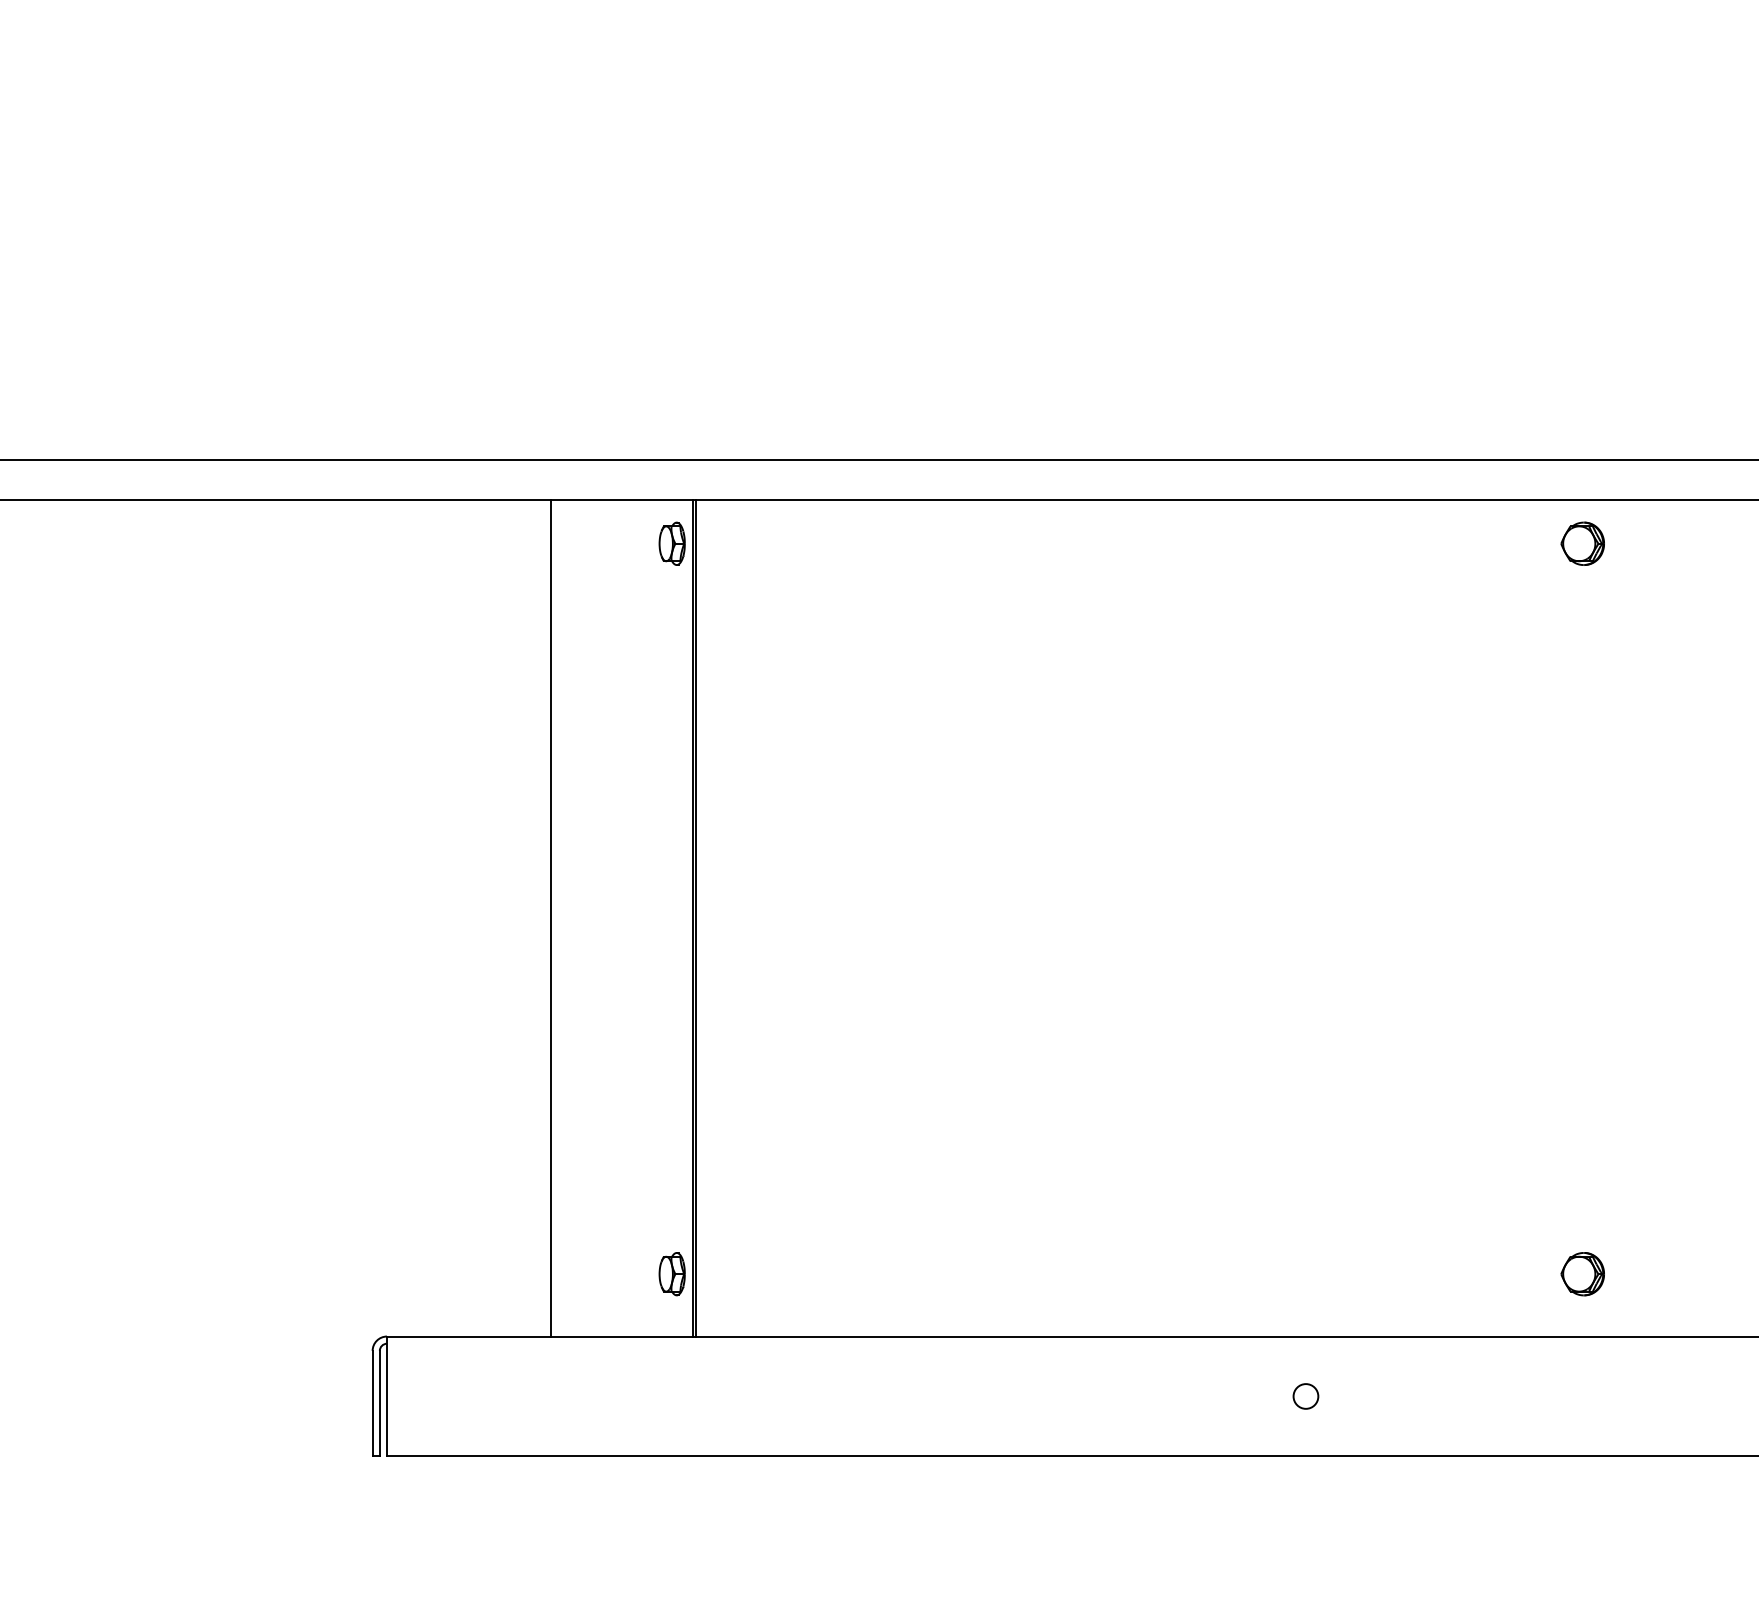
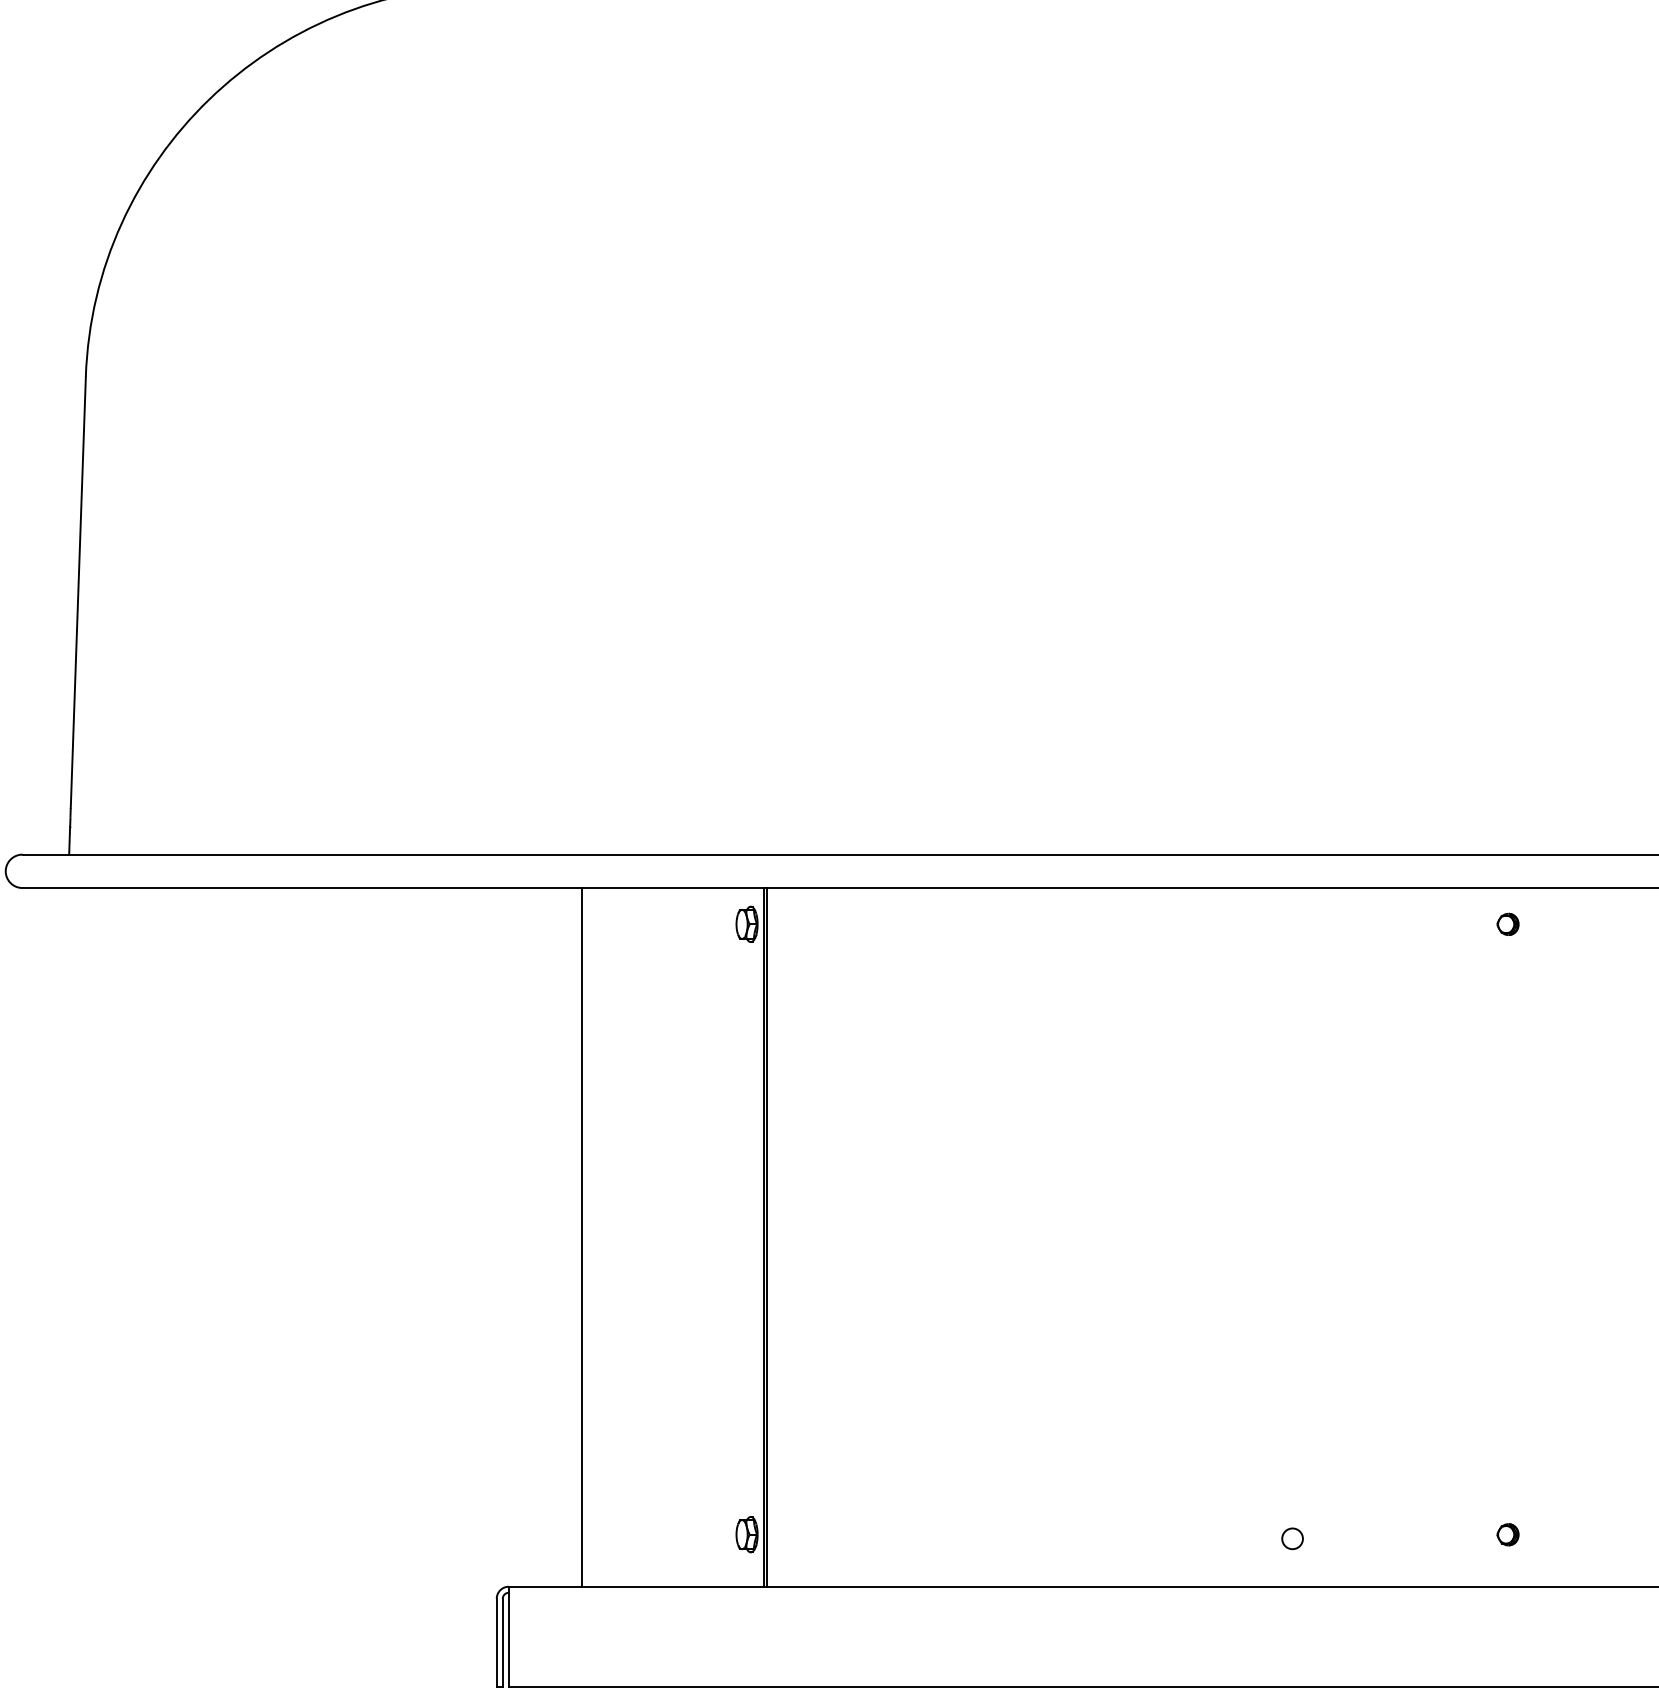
part: (1582, 543) -> (1507, 924), size x0.6
line: (550, 918) -> (581, 1237), moved
part: (1582, 1273) -> (1507, 1534), size x0.6
circle: (1305, 1396) -> (1292, 1538), moved

